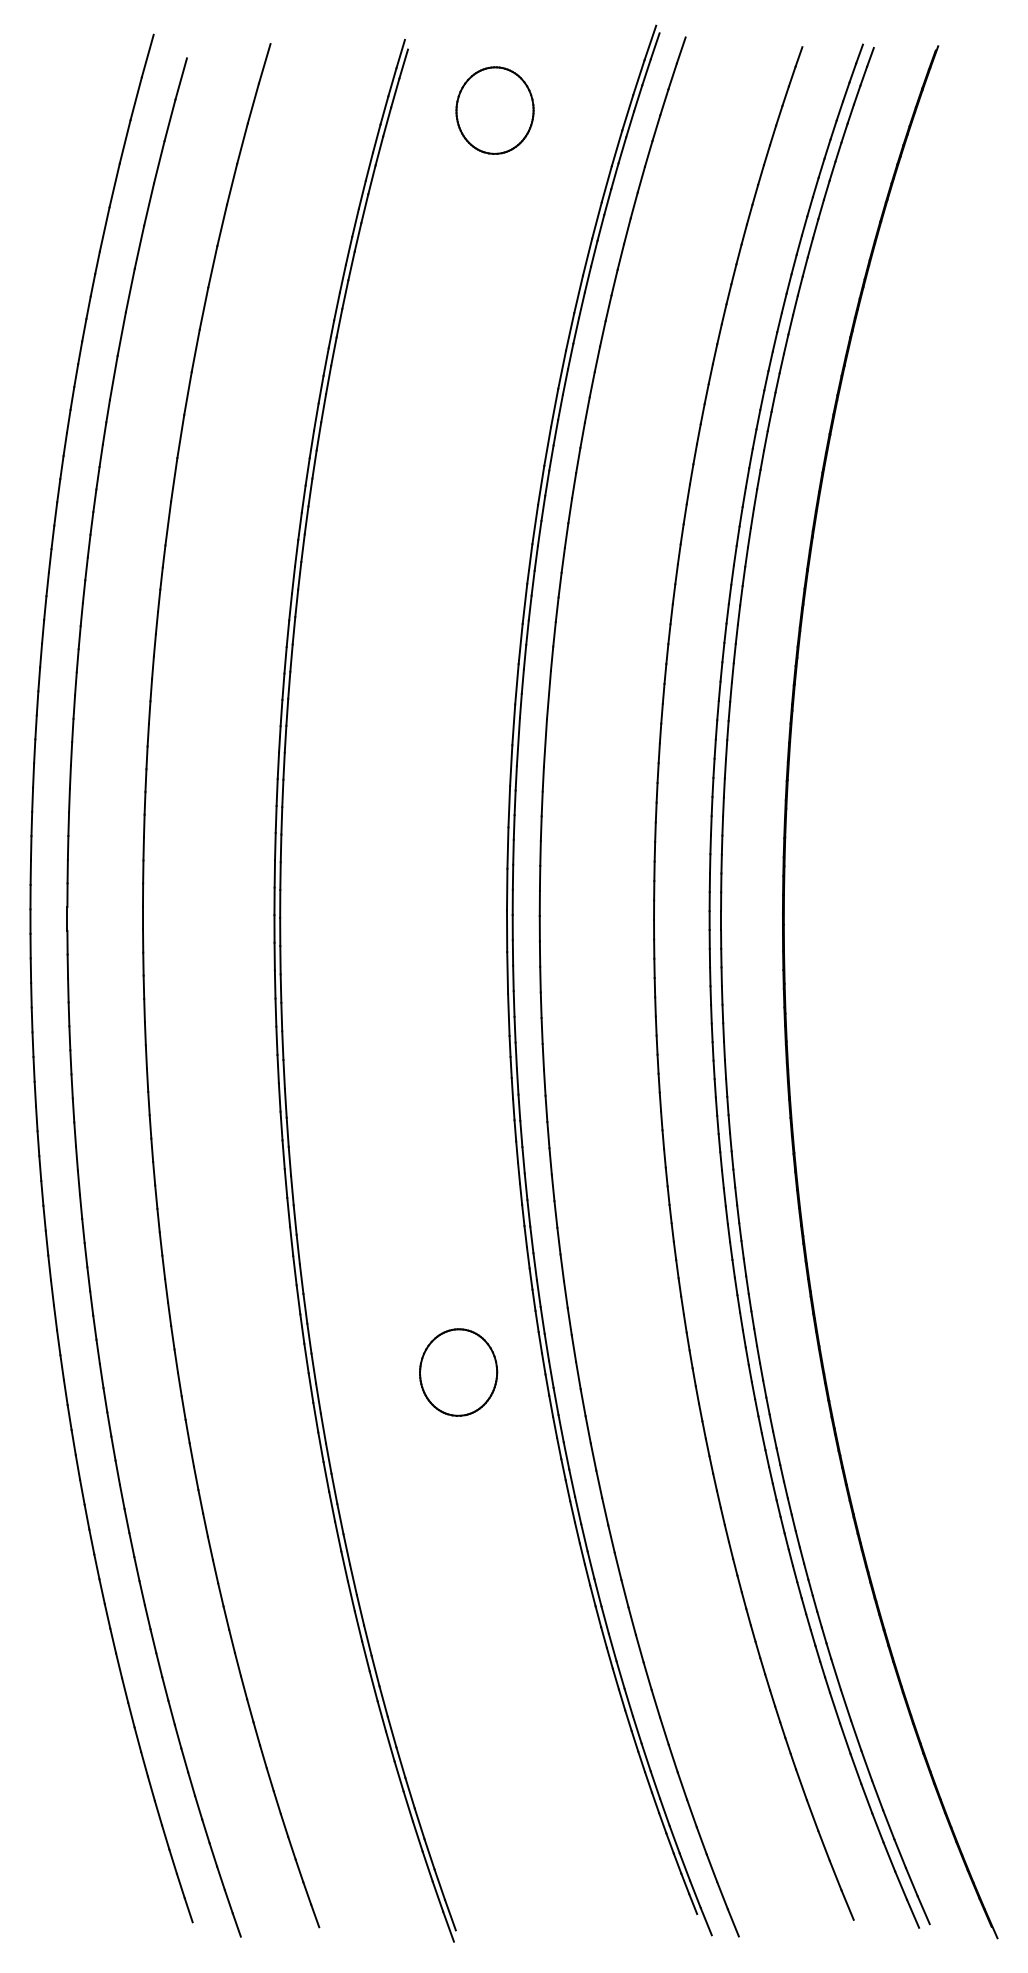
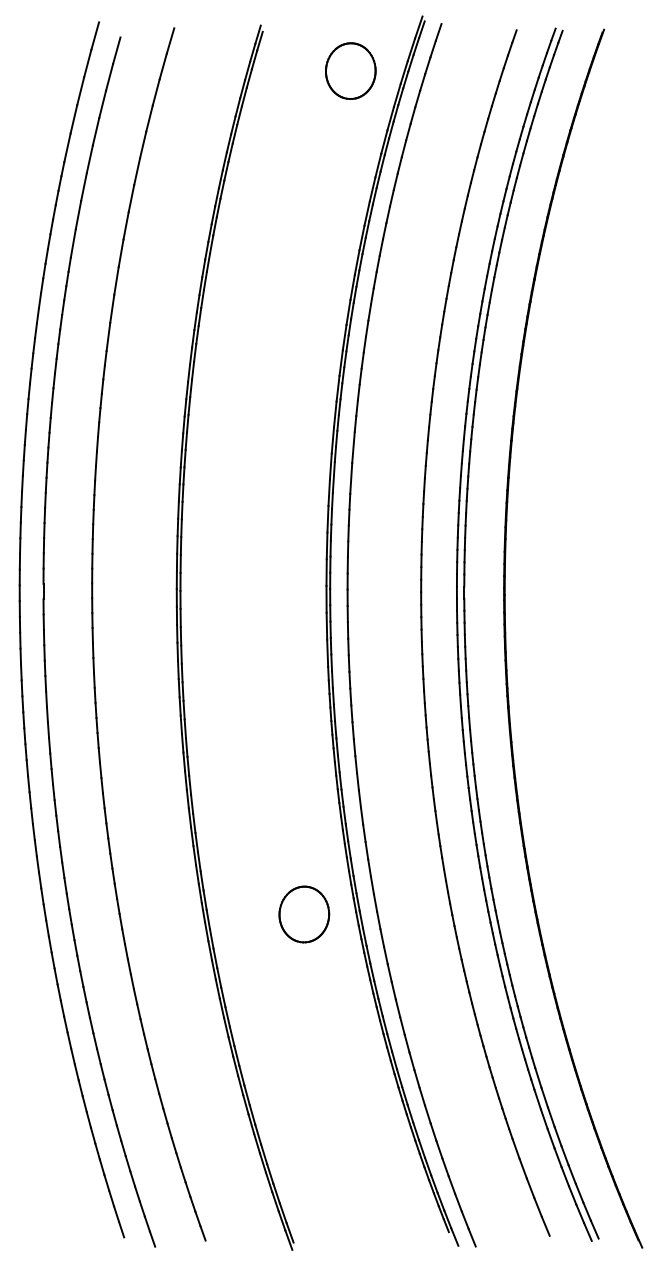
part: (494, 109) -> (350, 70), moved
part: (458, 1372) -> (304, 914), moved

